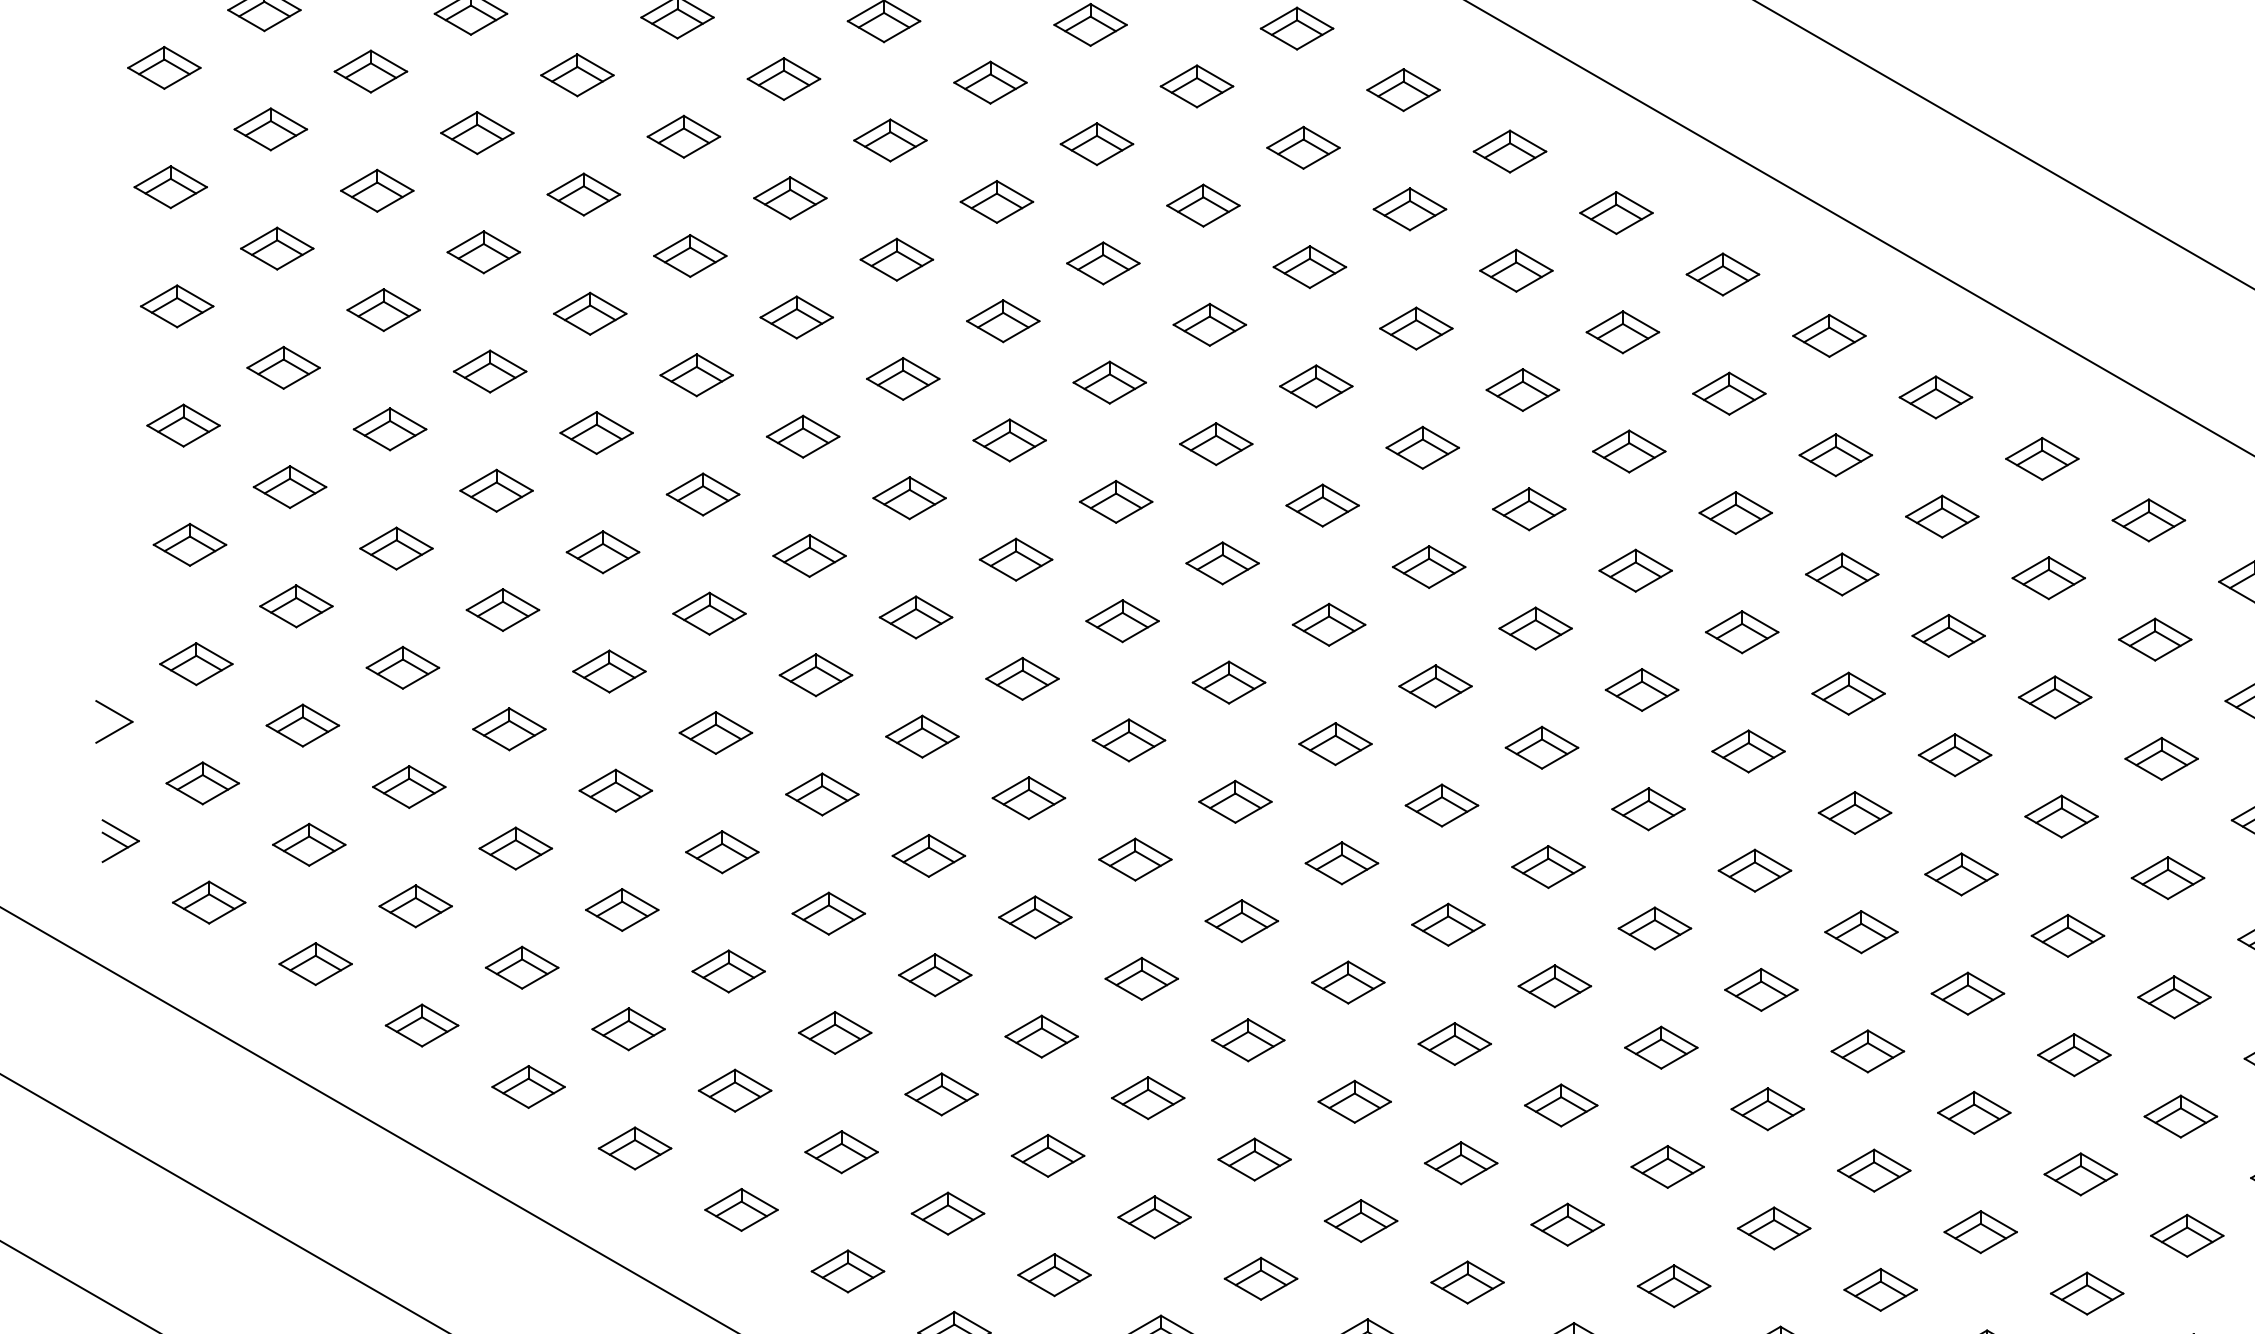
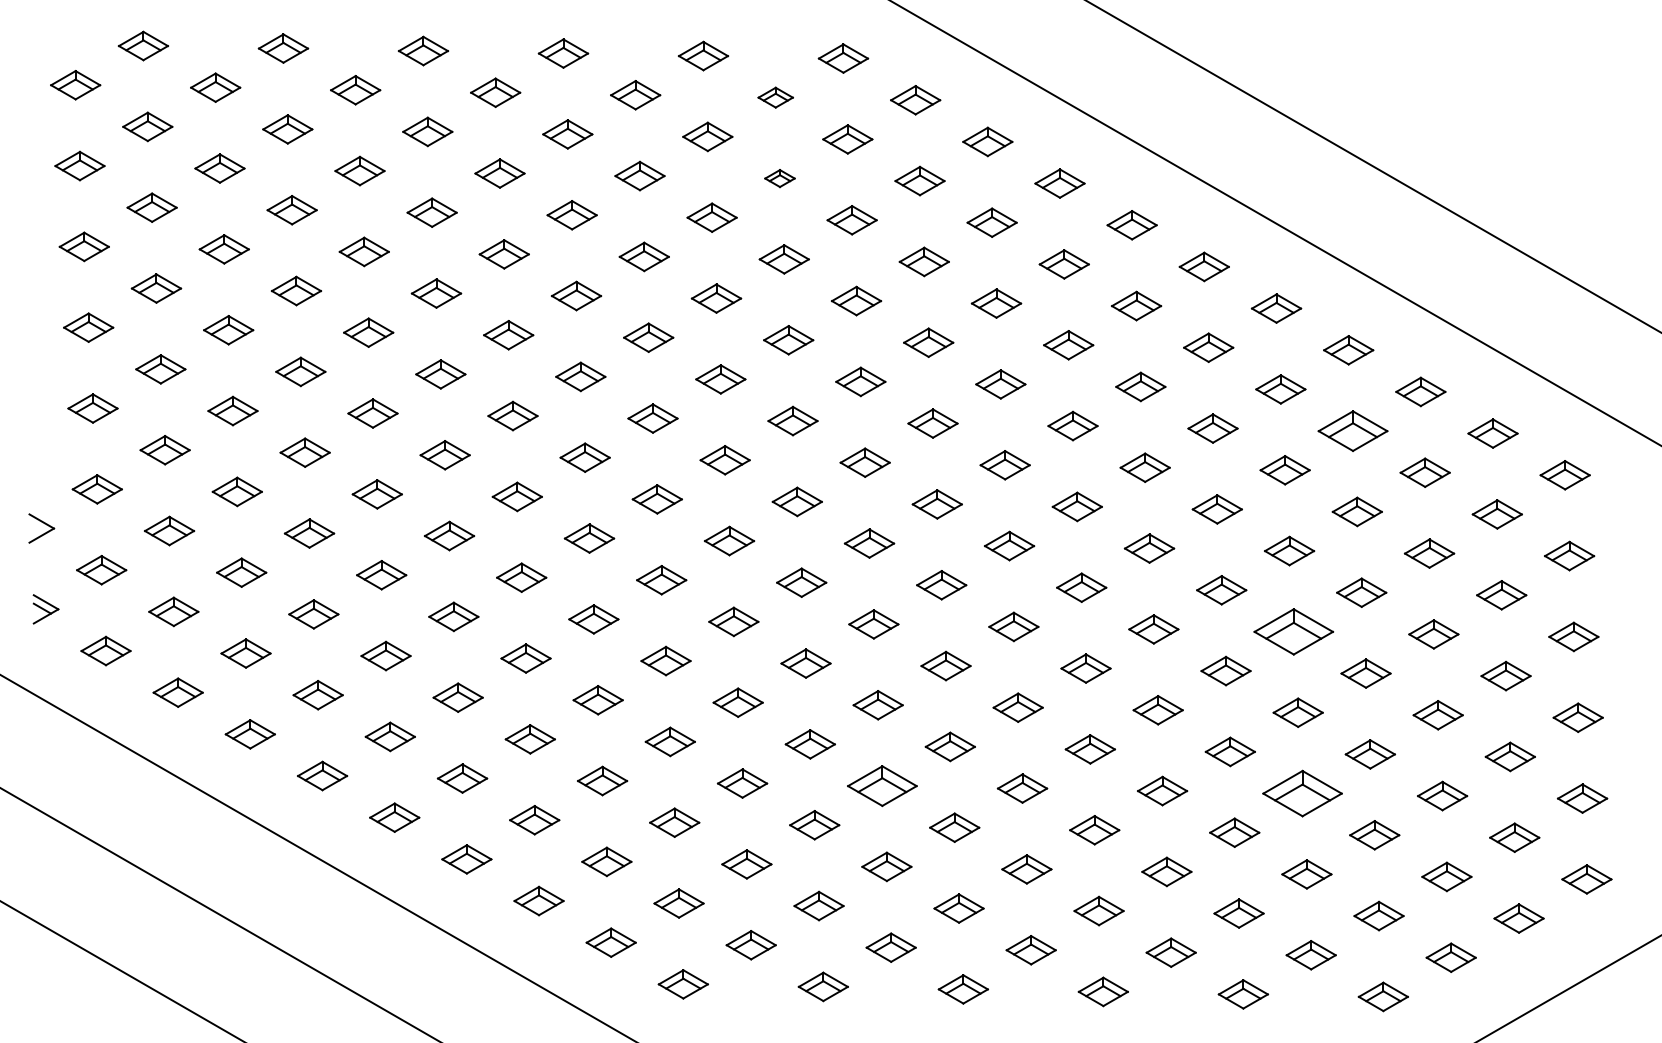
part: (1196, 86) -> (775, 97), size x0.7
part: (1202, 205) -> (779, 178), size x0.6
part: (2047, 577) -> (1352, 430), size x1.4
part: (1960, 873) -> (1293, 631), size x1.6
part: (1354, 1100) -> (882, 785), size x1.4
part: (1974, 1112) -> (1302, 793), size x1.6

